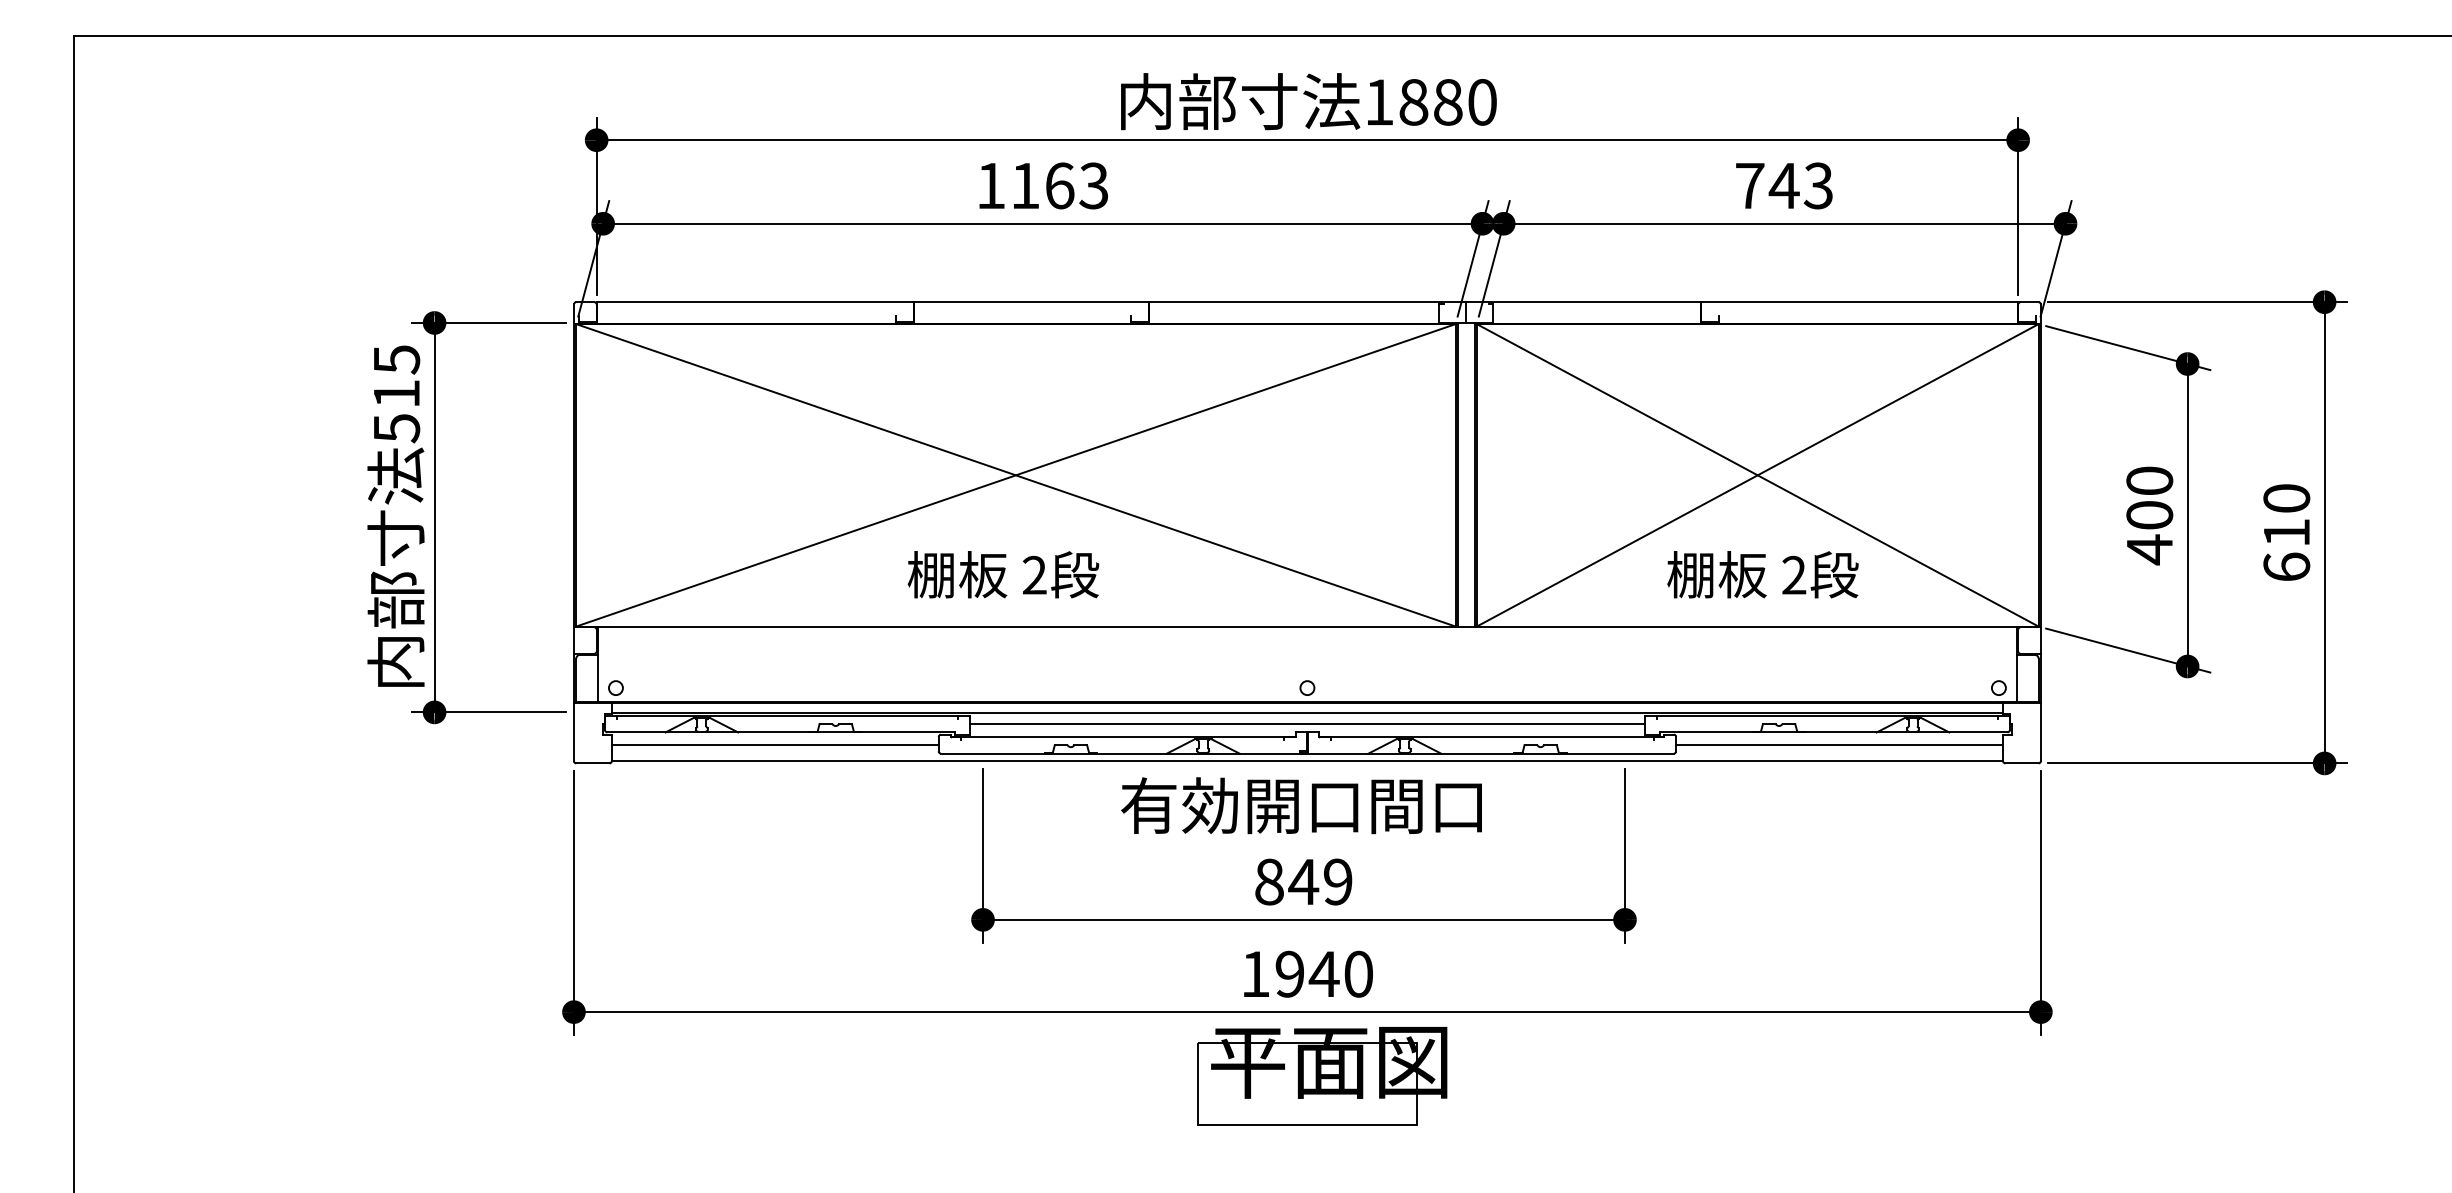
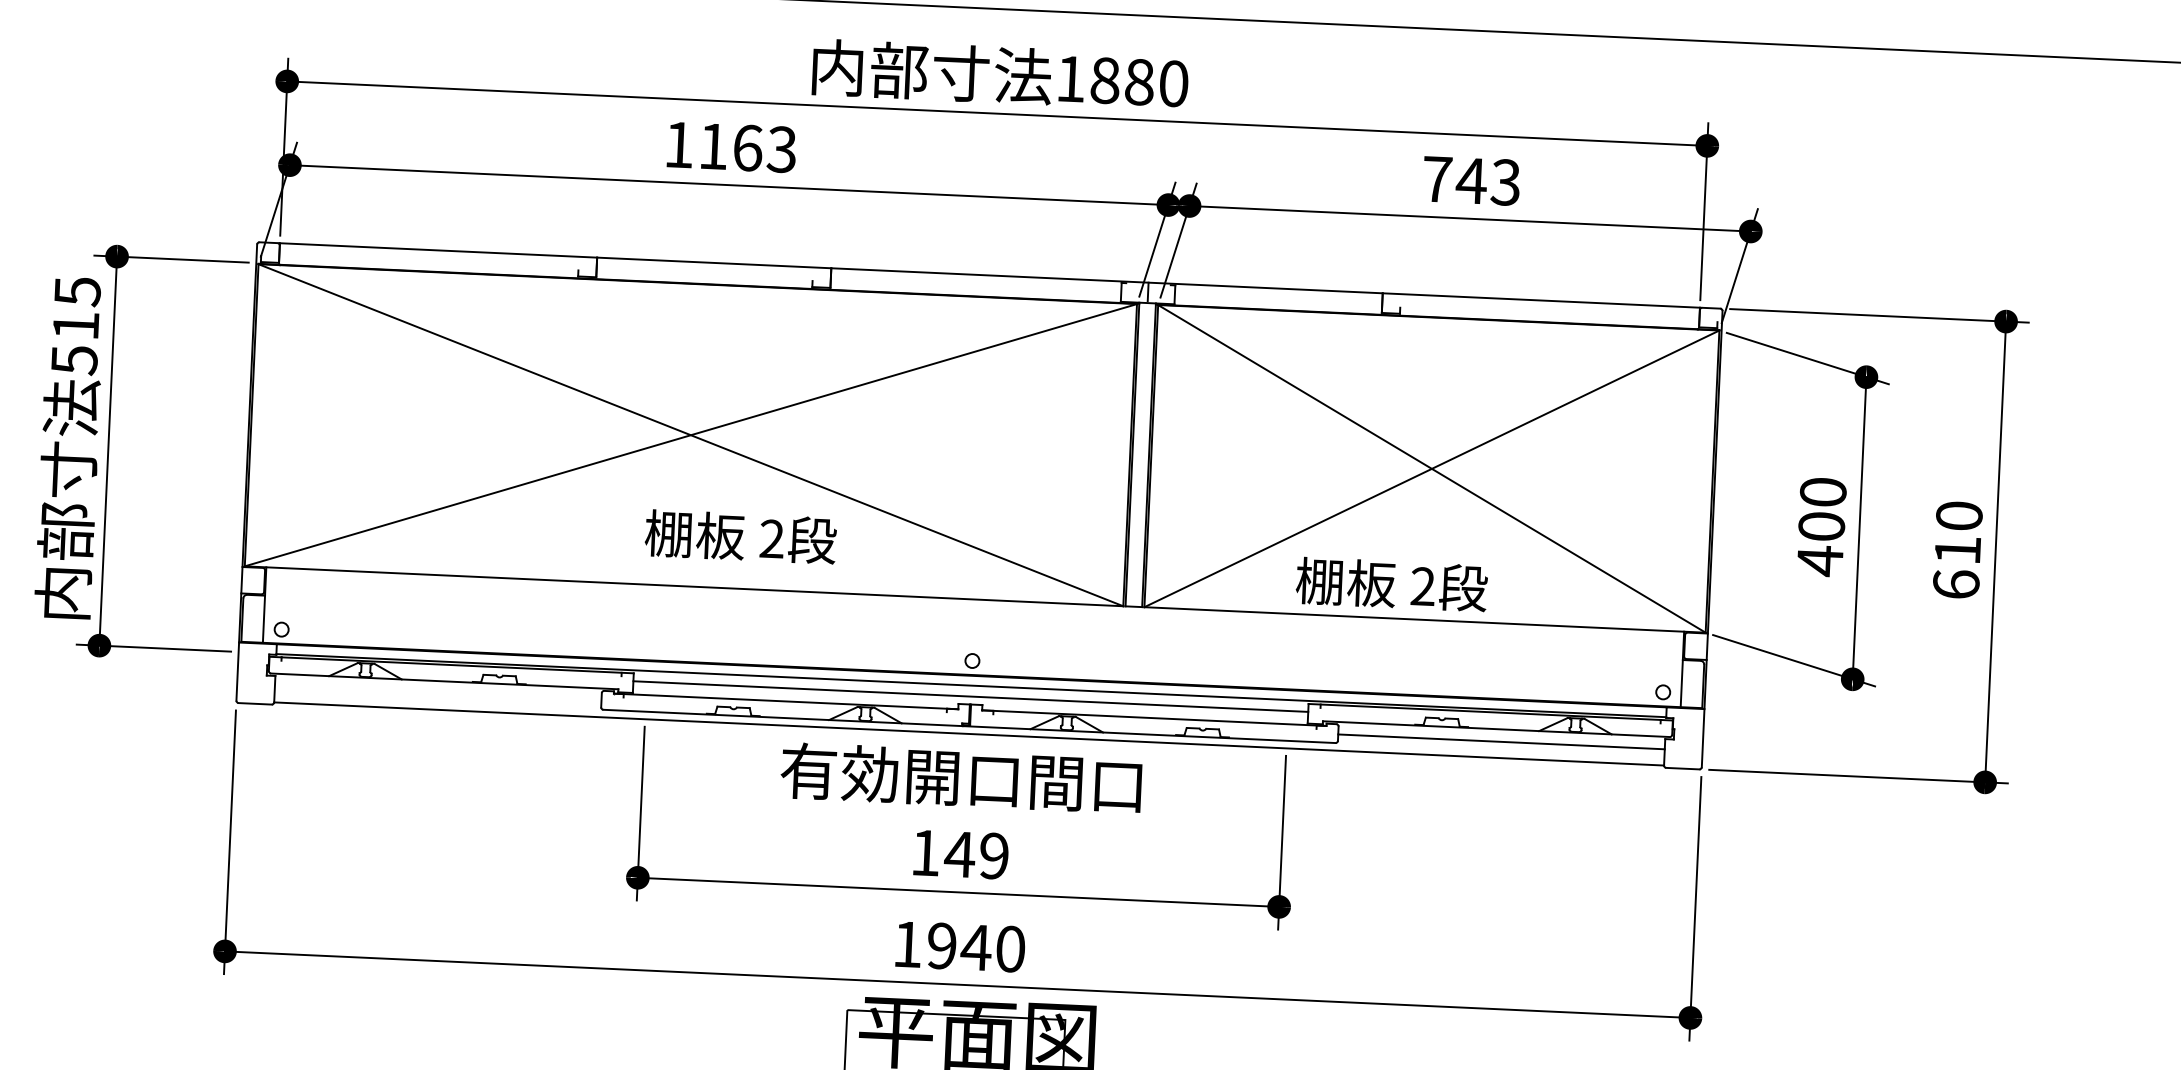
text: (1003, 574) -> (740, 536), moved
text: (1762, 574) -> (1391, 584), moved
line: (774, 744) -> (437, 693), removed
text: (1269, 881) -> (925, 852), 849 -> 149

